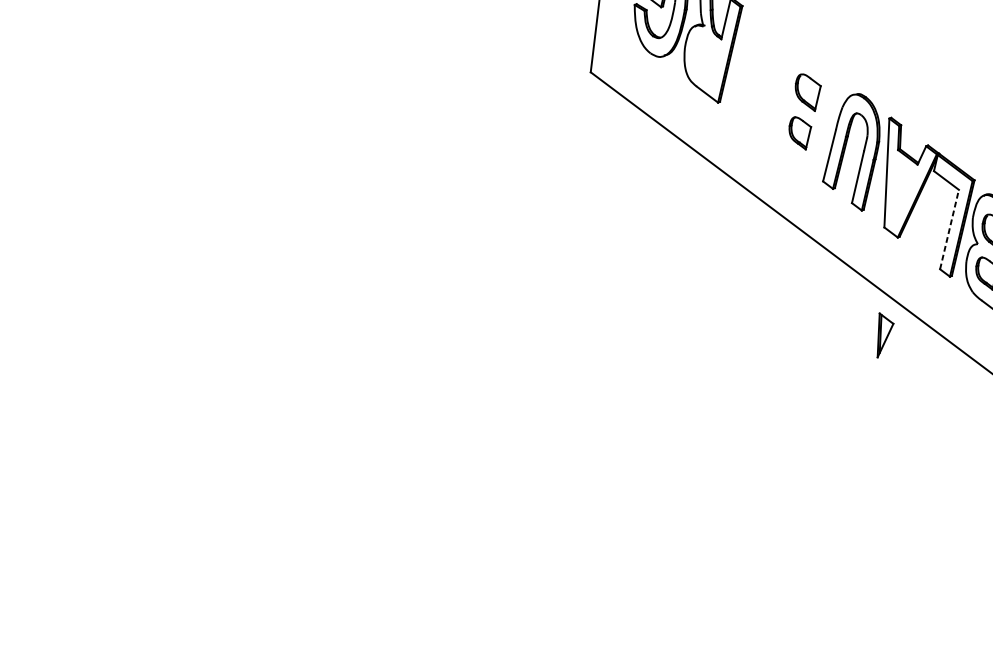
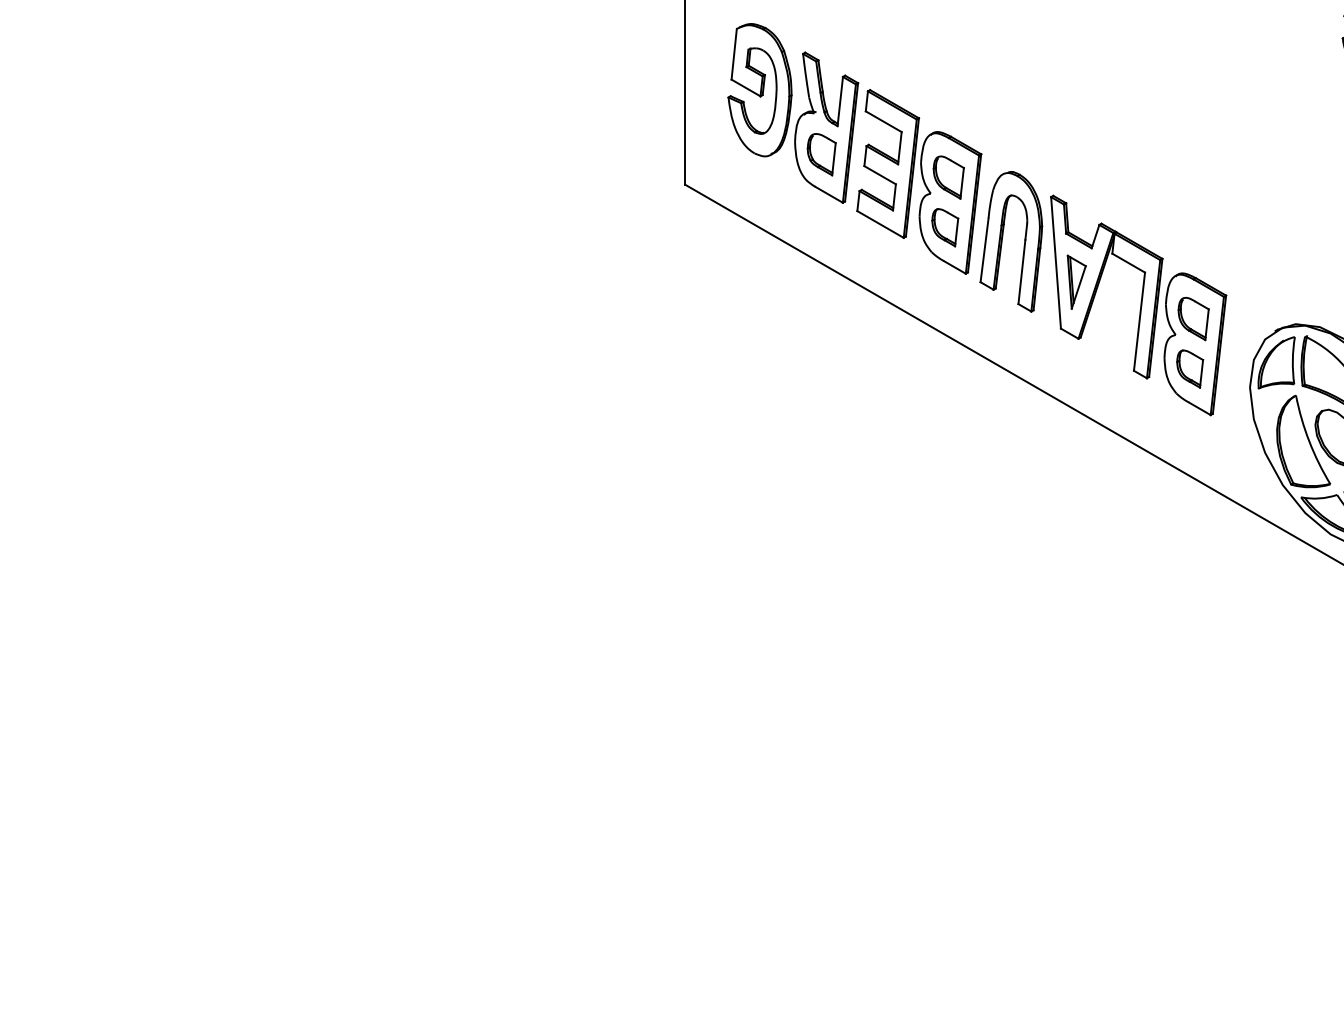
part: (705, 60) -> (821, 154), added
part: (783, 92) -> (919, 181), added
line: (949, 229) -> (1139, 321), dashed -> solid
part: (884, 335) -> (1076, 281), moved

